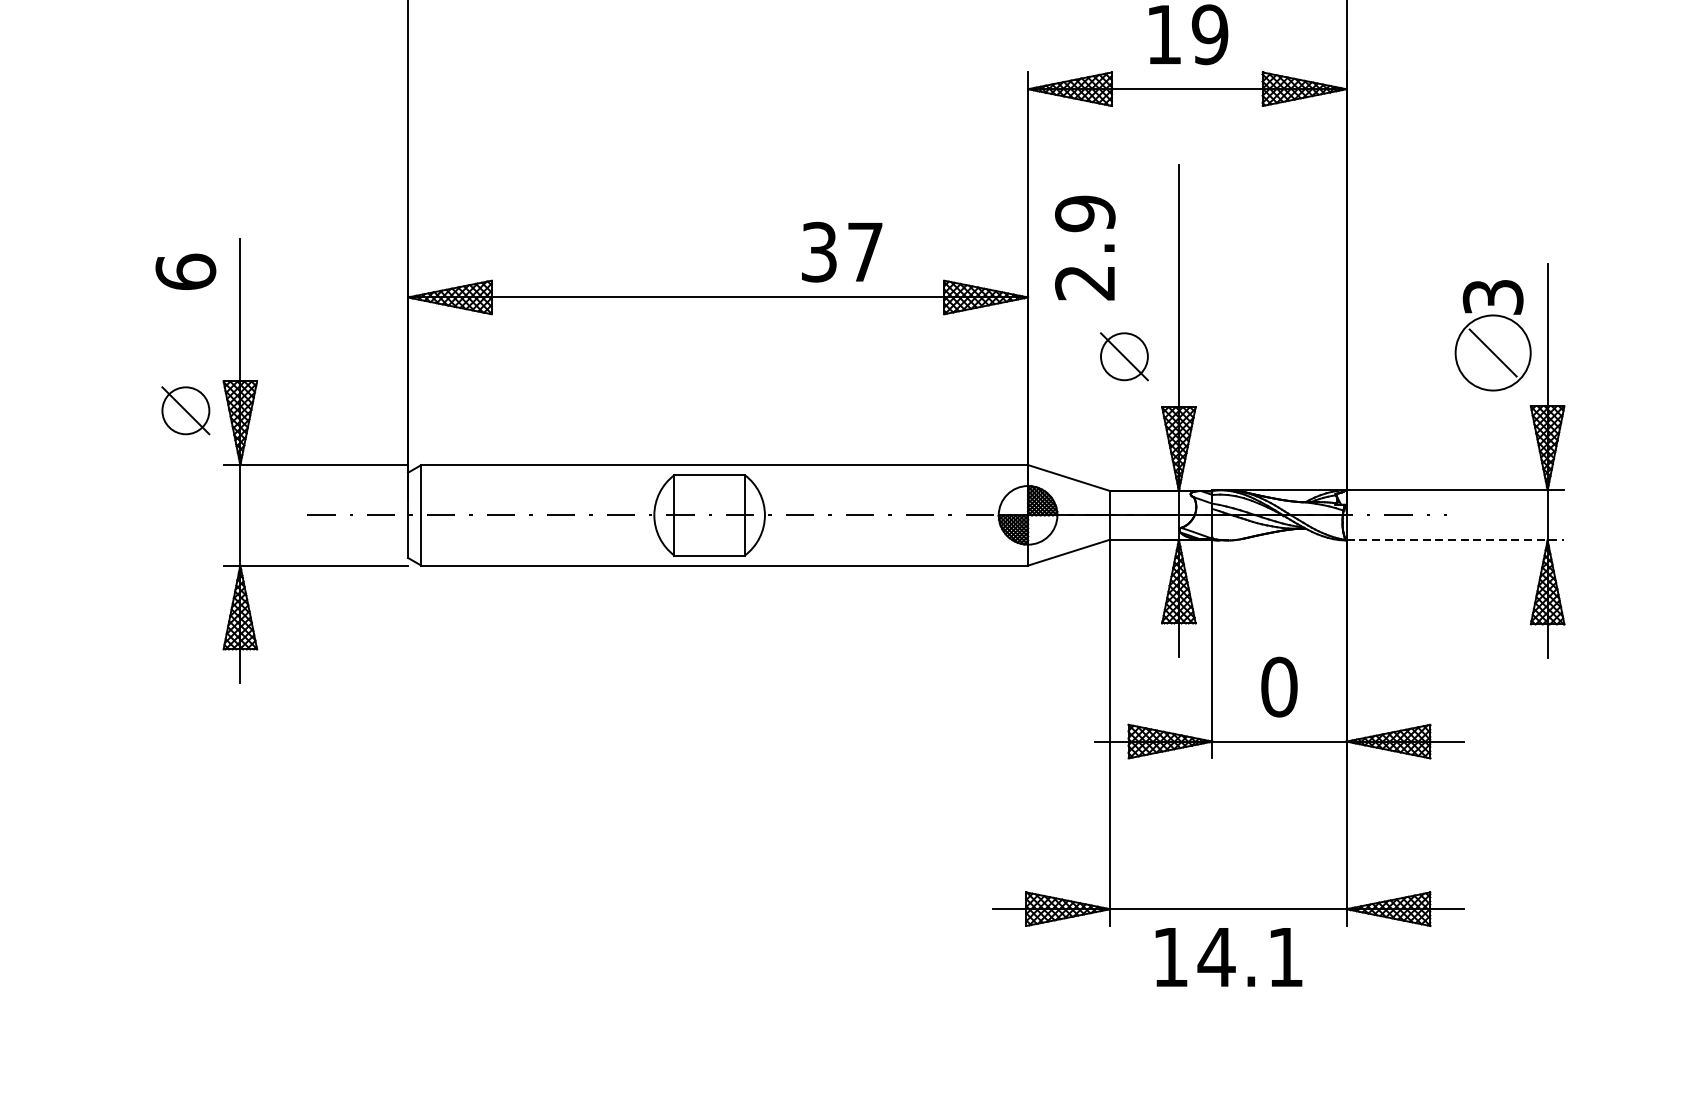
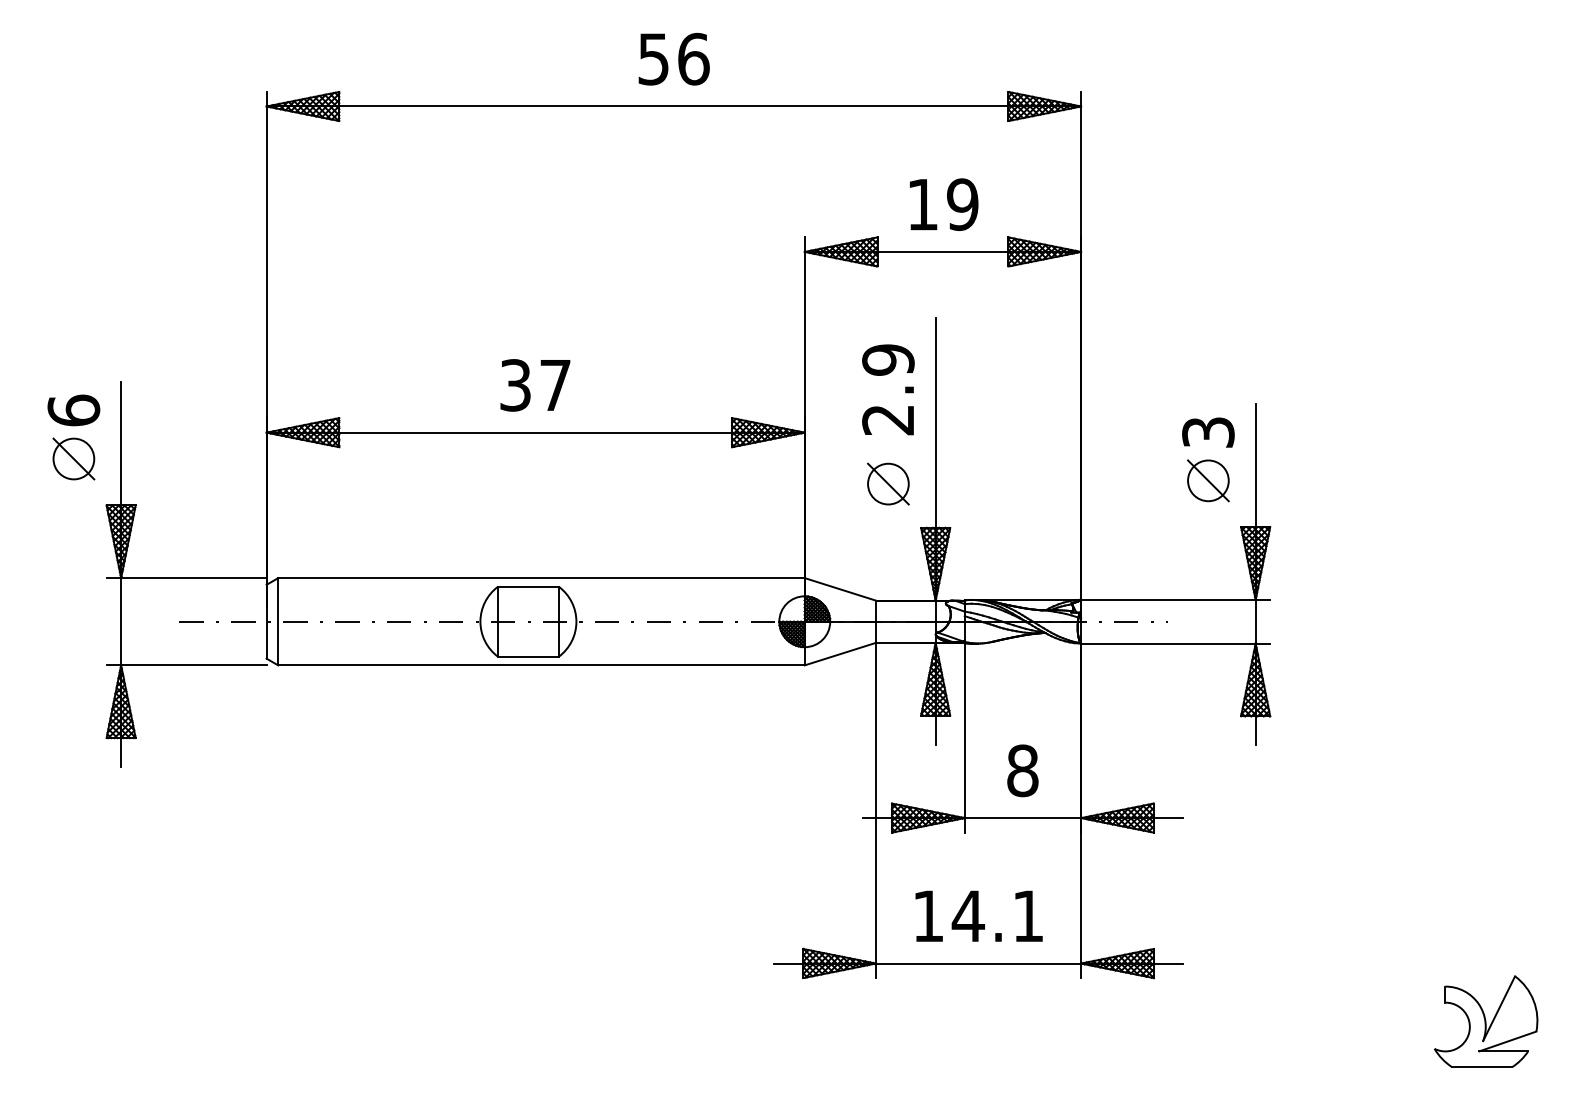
text: (1085, 247) -> (888, 389), moved
text: (842, 252) -> (535, 385), moved
circle: (1493, 352) -> (1208, 480), size x0.62
part: (185, 410) -> (73, 458), moved
line: (1455, 540) -> (1175, 643), dashed -> solid
text: (1278, 686) -> (1022, 770), 0 -> 8
text: (1228, 956) -> (978, 915), moved

